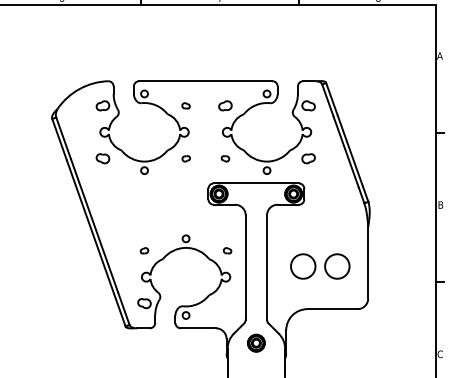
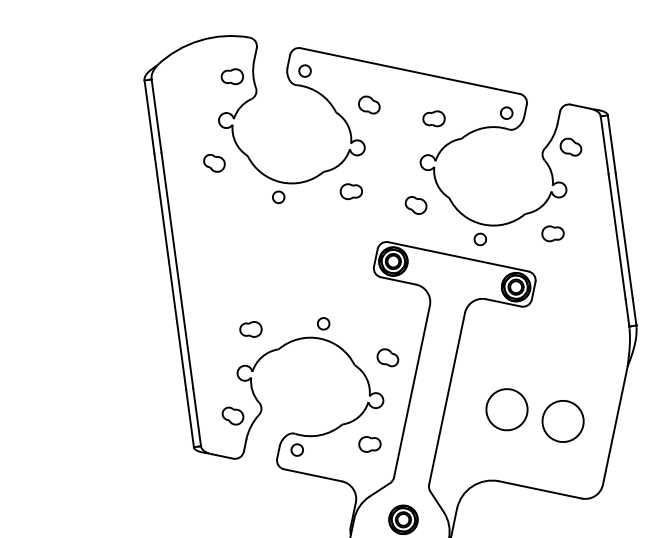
part: (185, 105) -> (368, 104), size x1.67
part: (186, 158) -> (351, 191), size x1.67
part: (225, 158) -> (416, 205), size x1.67
part: (144, 250) -> (251, 328), size x1.67
part: (227, 250) -> (387, 357), size x1.67
part: (227, 303) -> (369, 444), added

